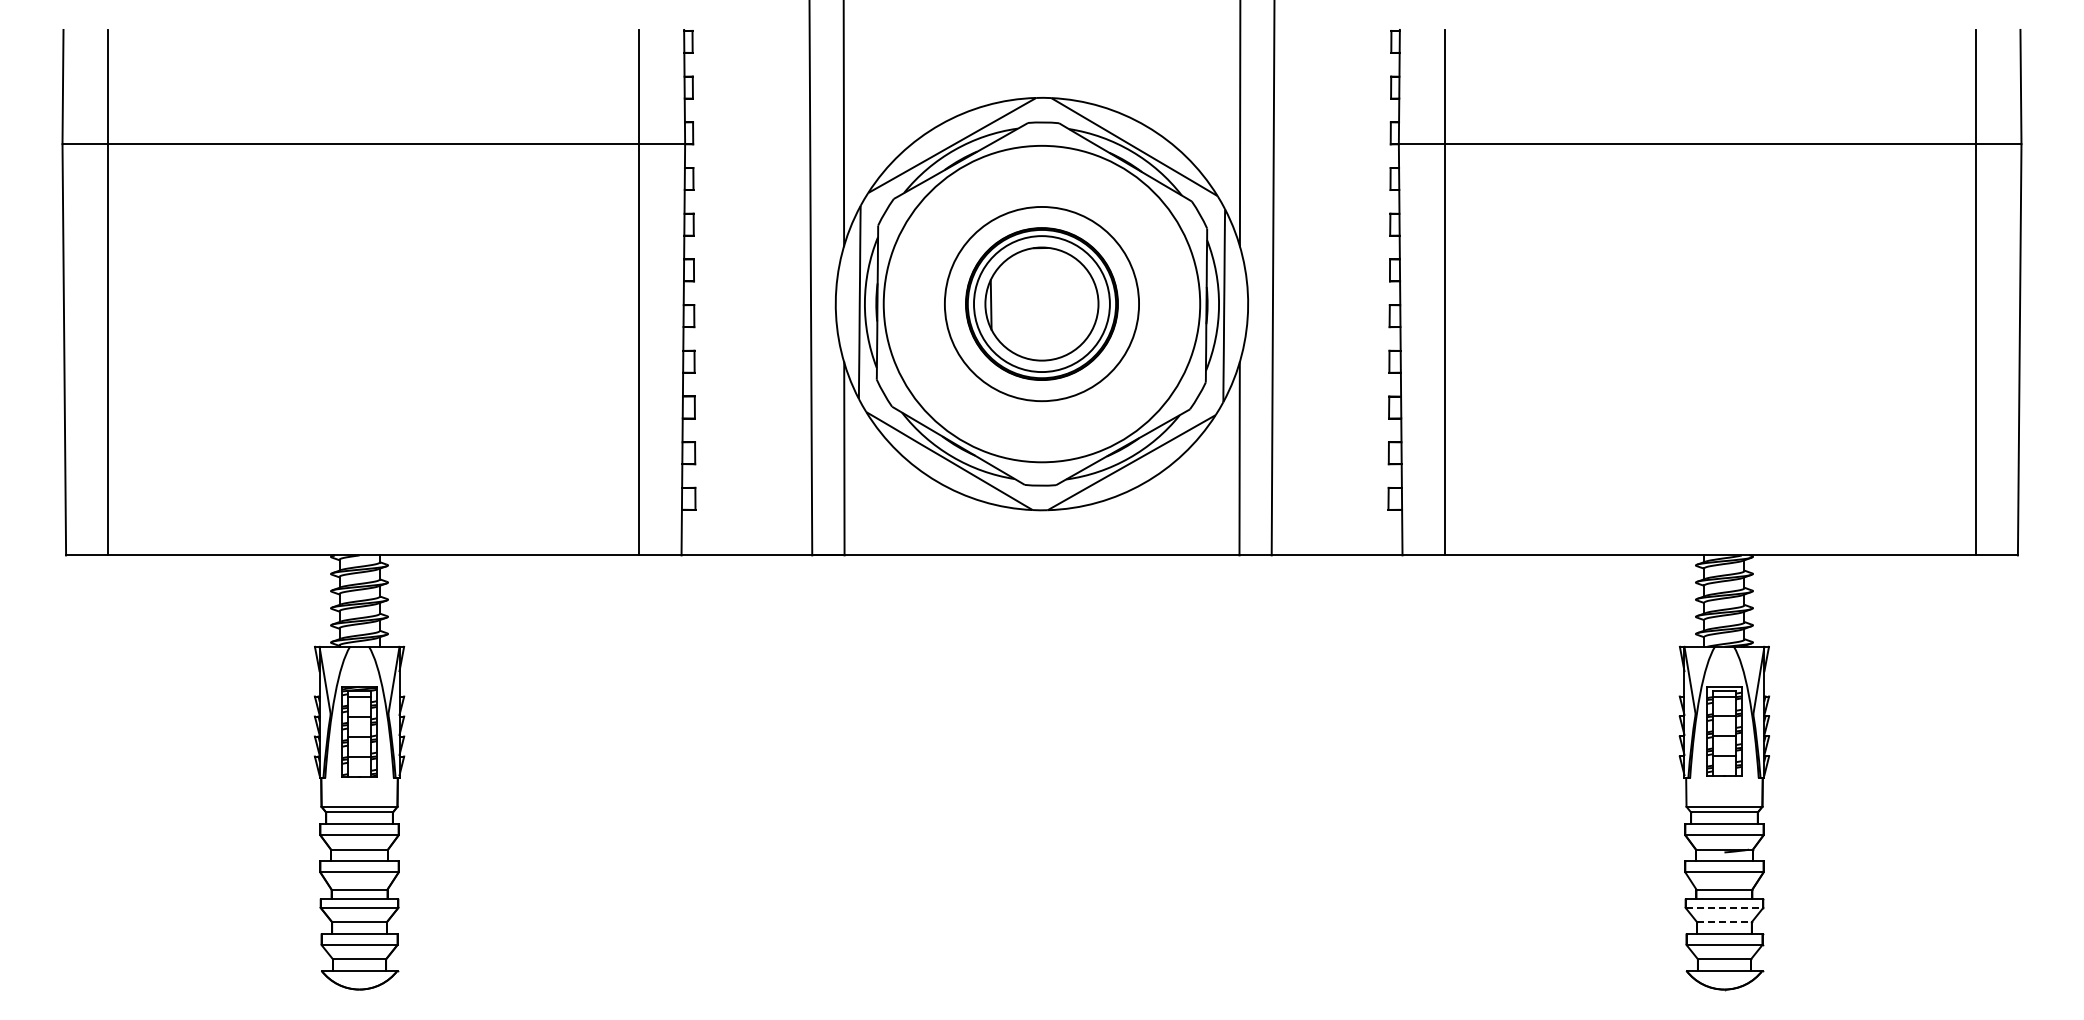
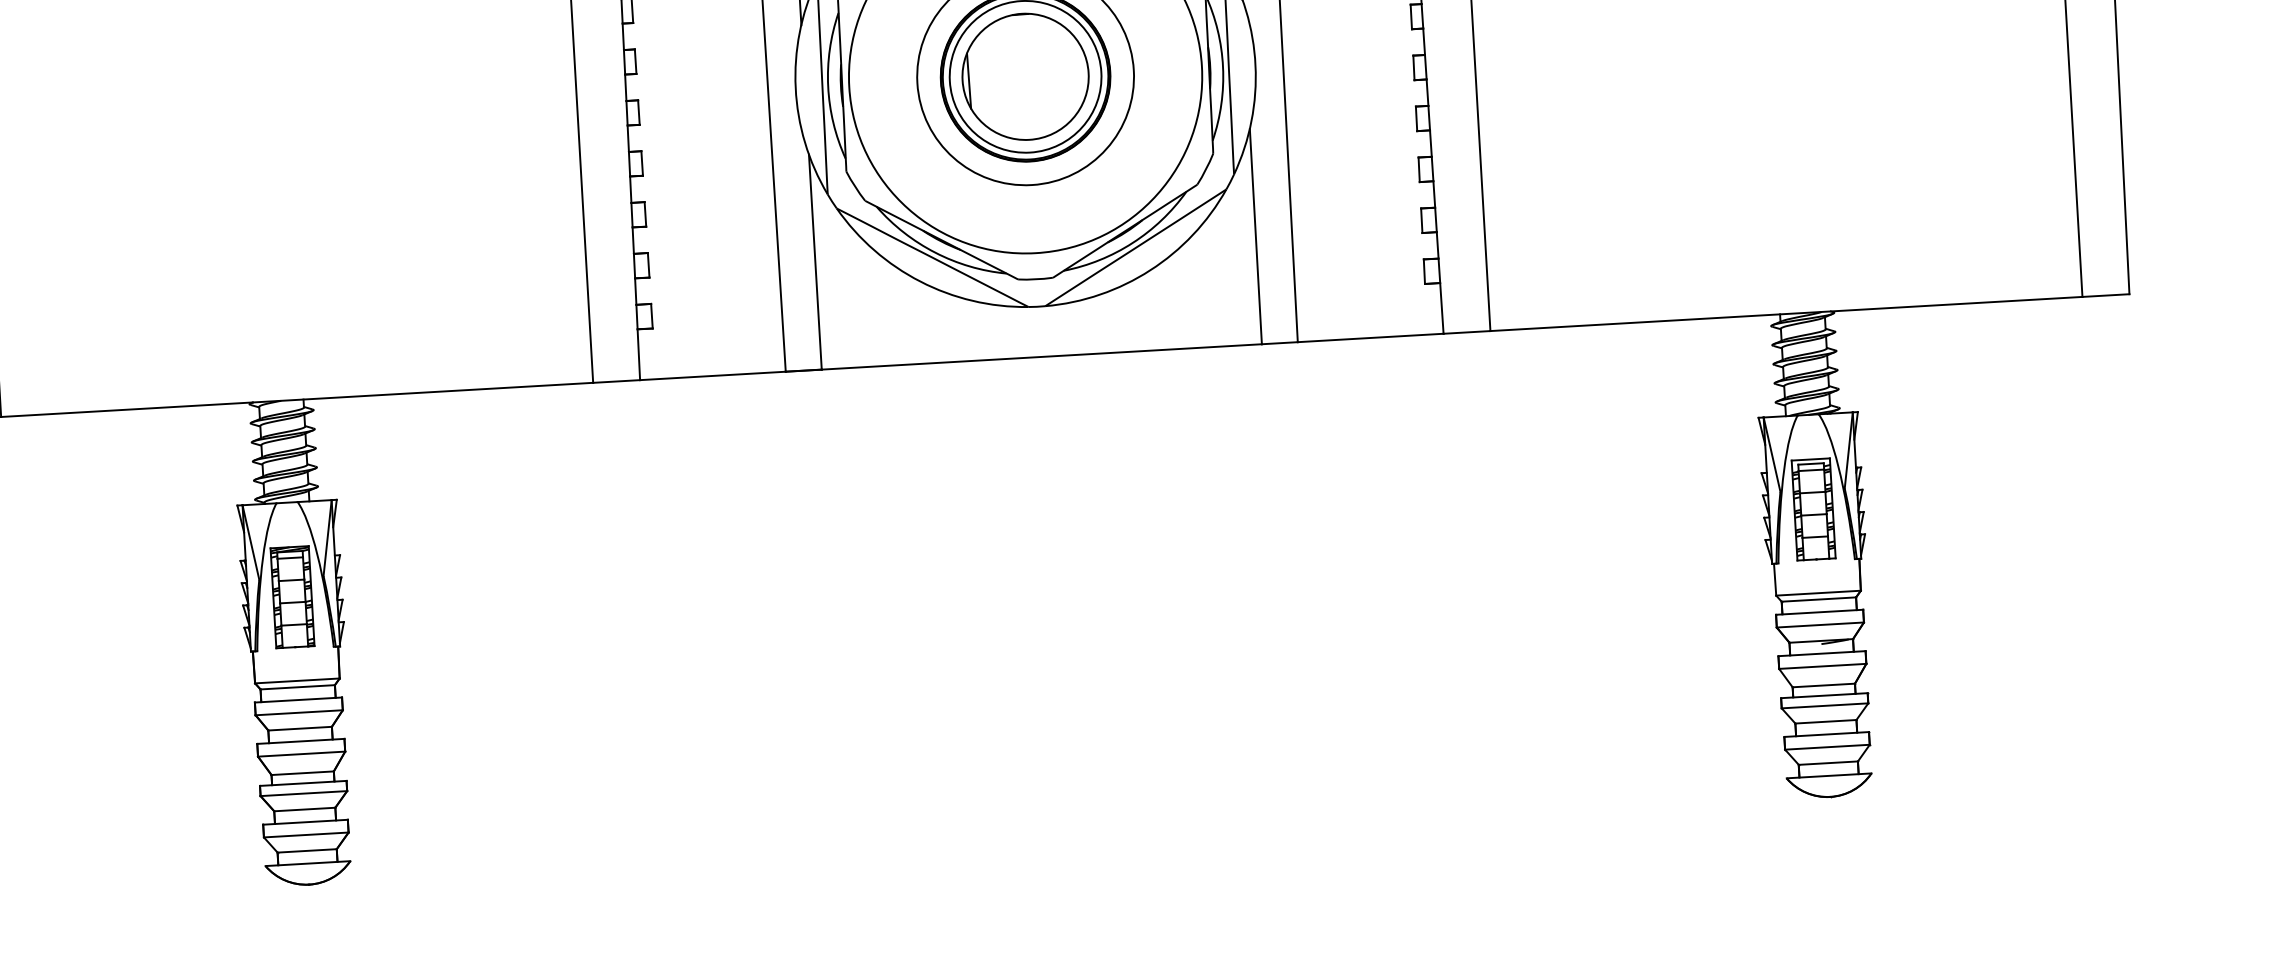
line: (1724, 907) -> (1825, 705), dashed -> solid
line: (1724, 922) -> (1825, 722), dashed -> solid

